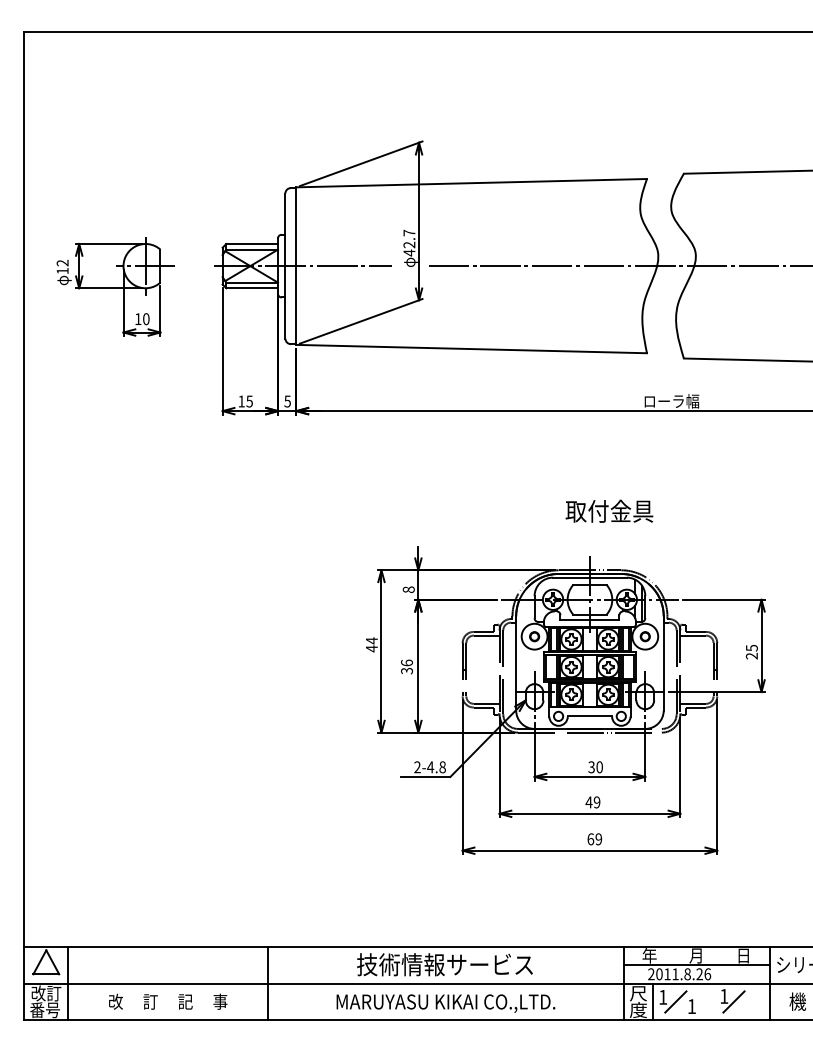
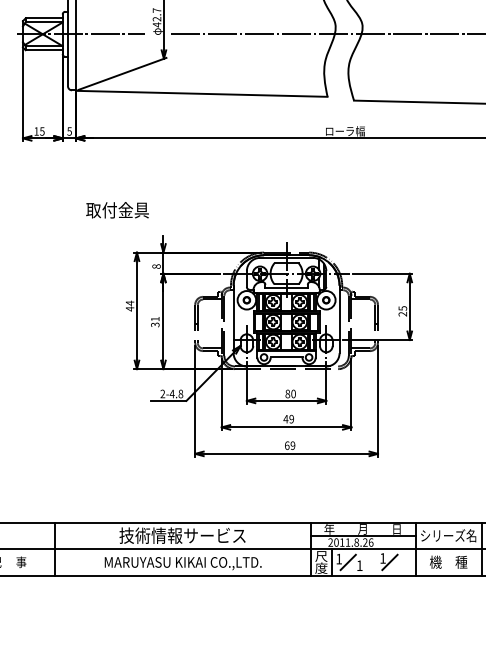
text: (609, 510) -> (117, 209), moved
text: (407, 662) -> (155, 318), 36 -> 31
text: (591, 767) -> (287, 394), 30 -> 80

